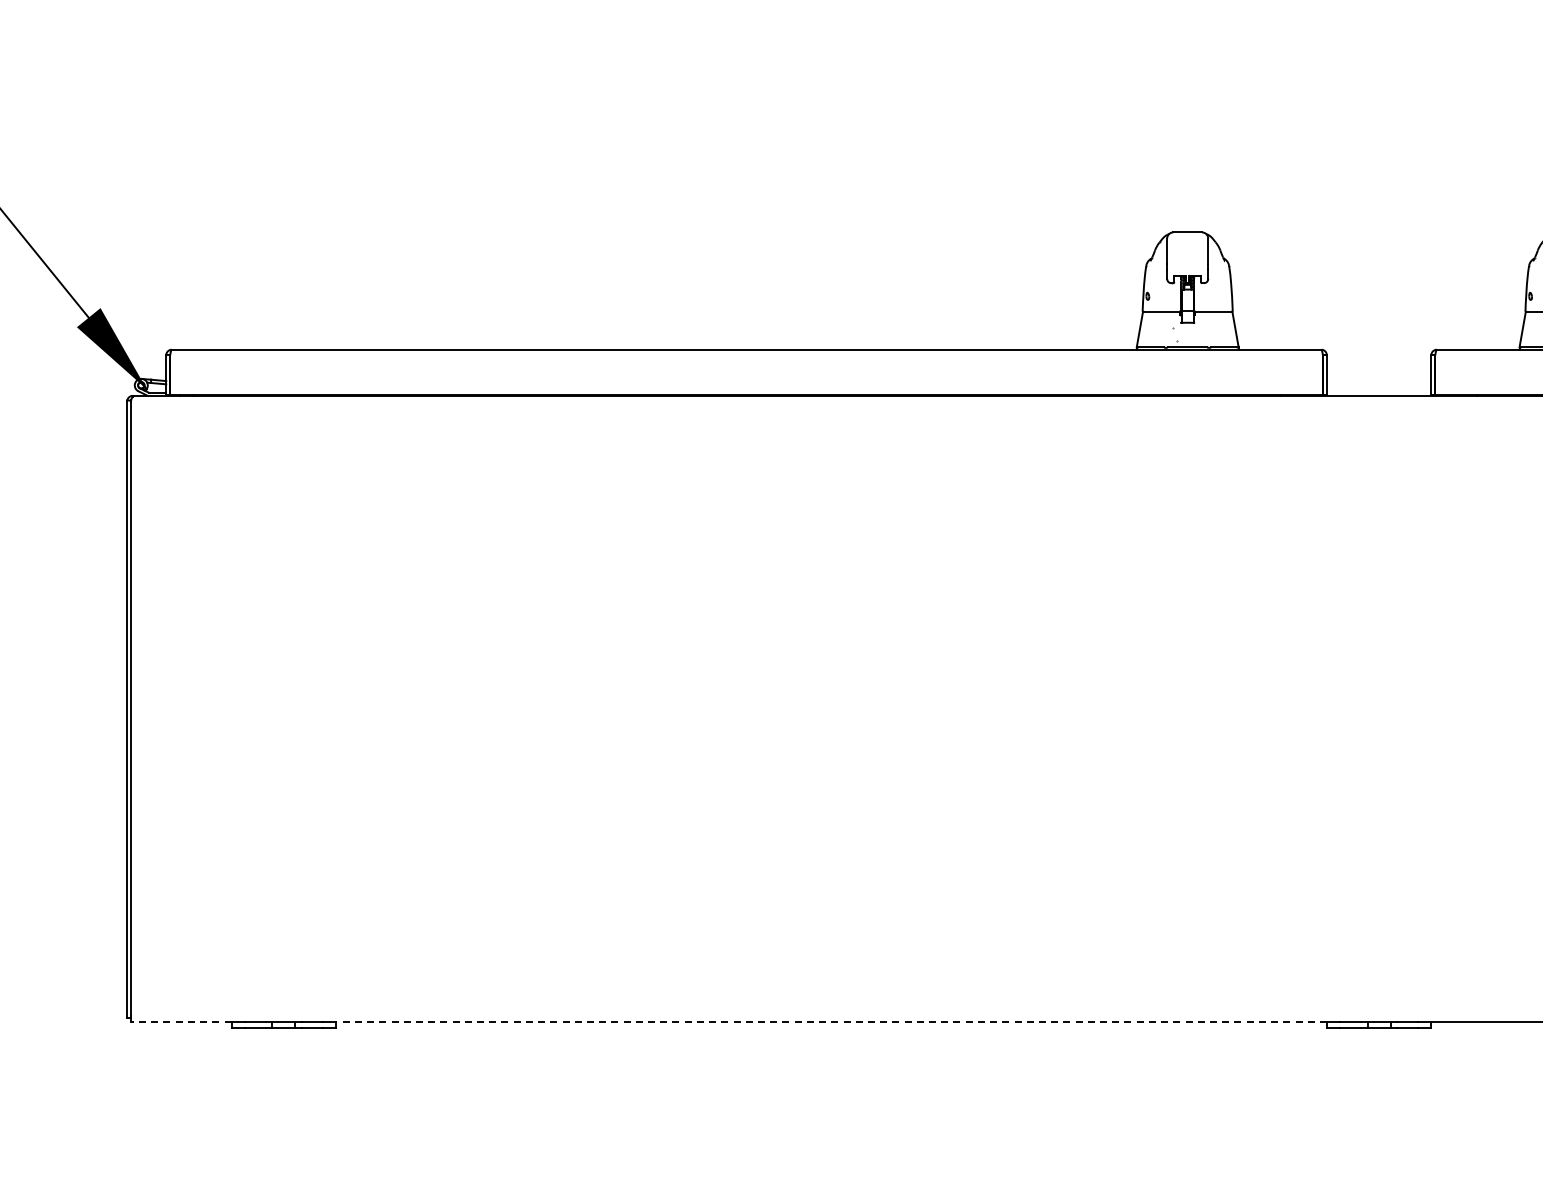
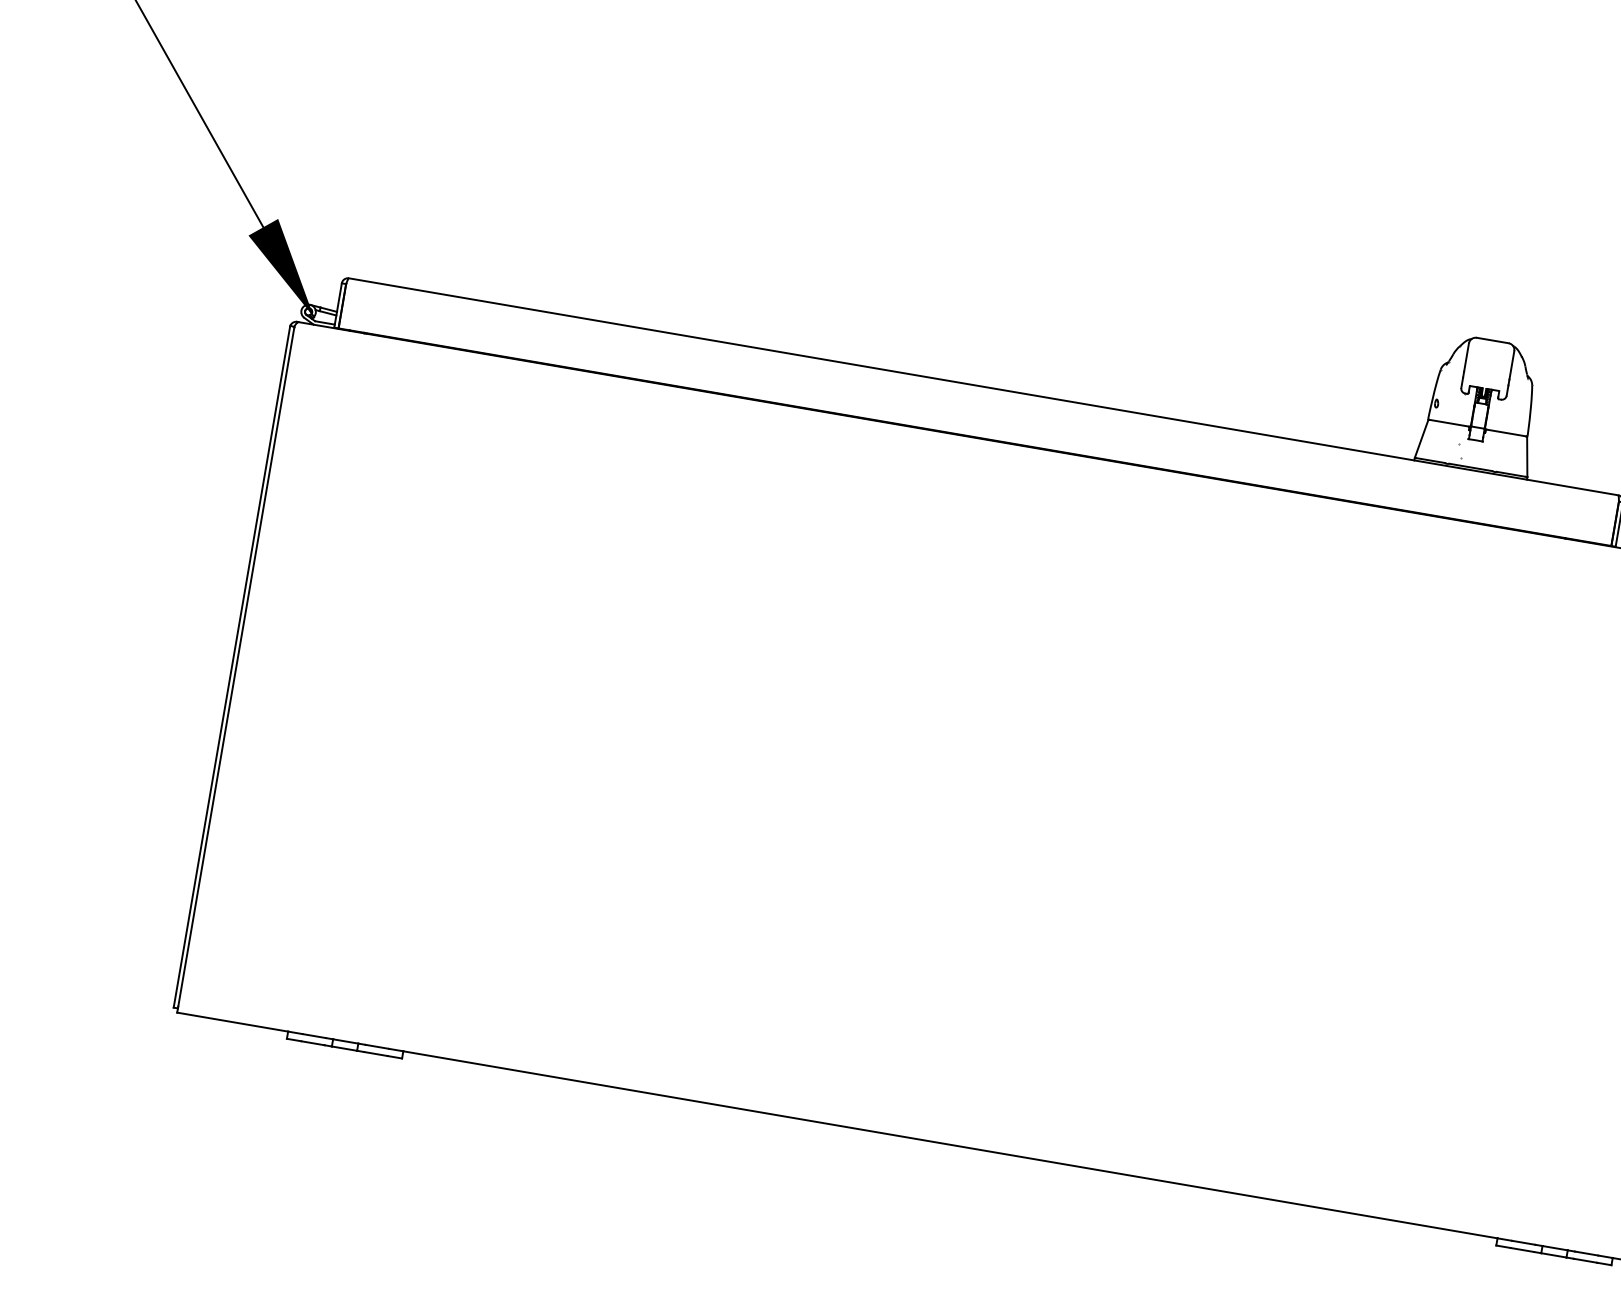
line: (180, 1021) -> (231, 1021), dashed -> solid
line: (831, 1021) -> (950, 1144), dashed -> solid

